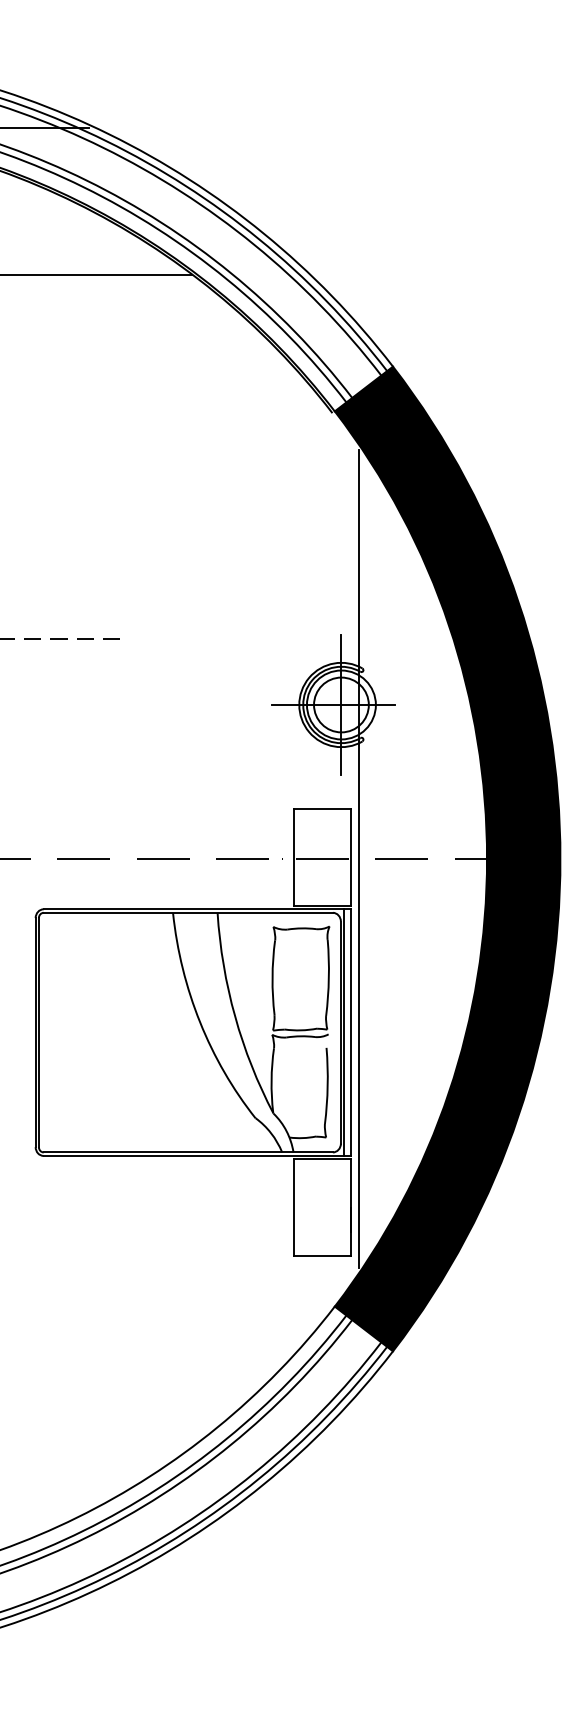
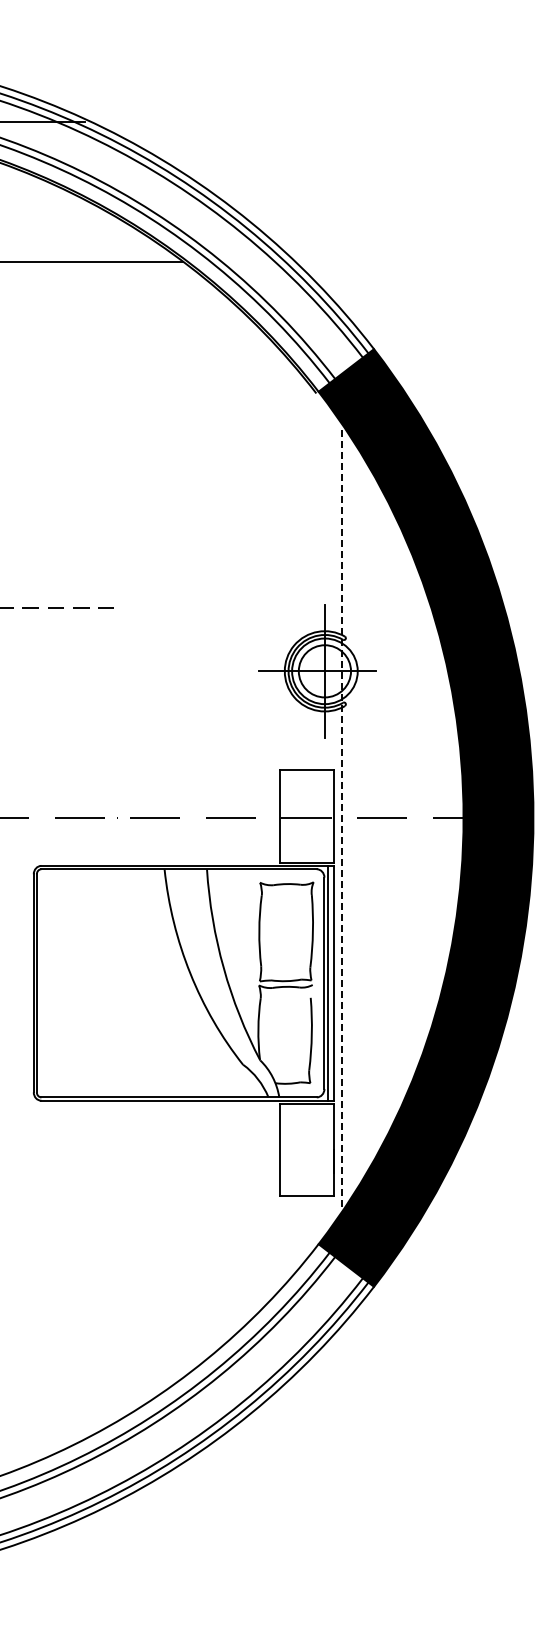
line: (358, 858) -> (341, 817), solid -> dashed

